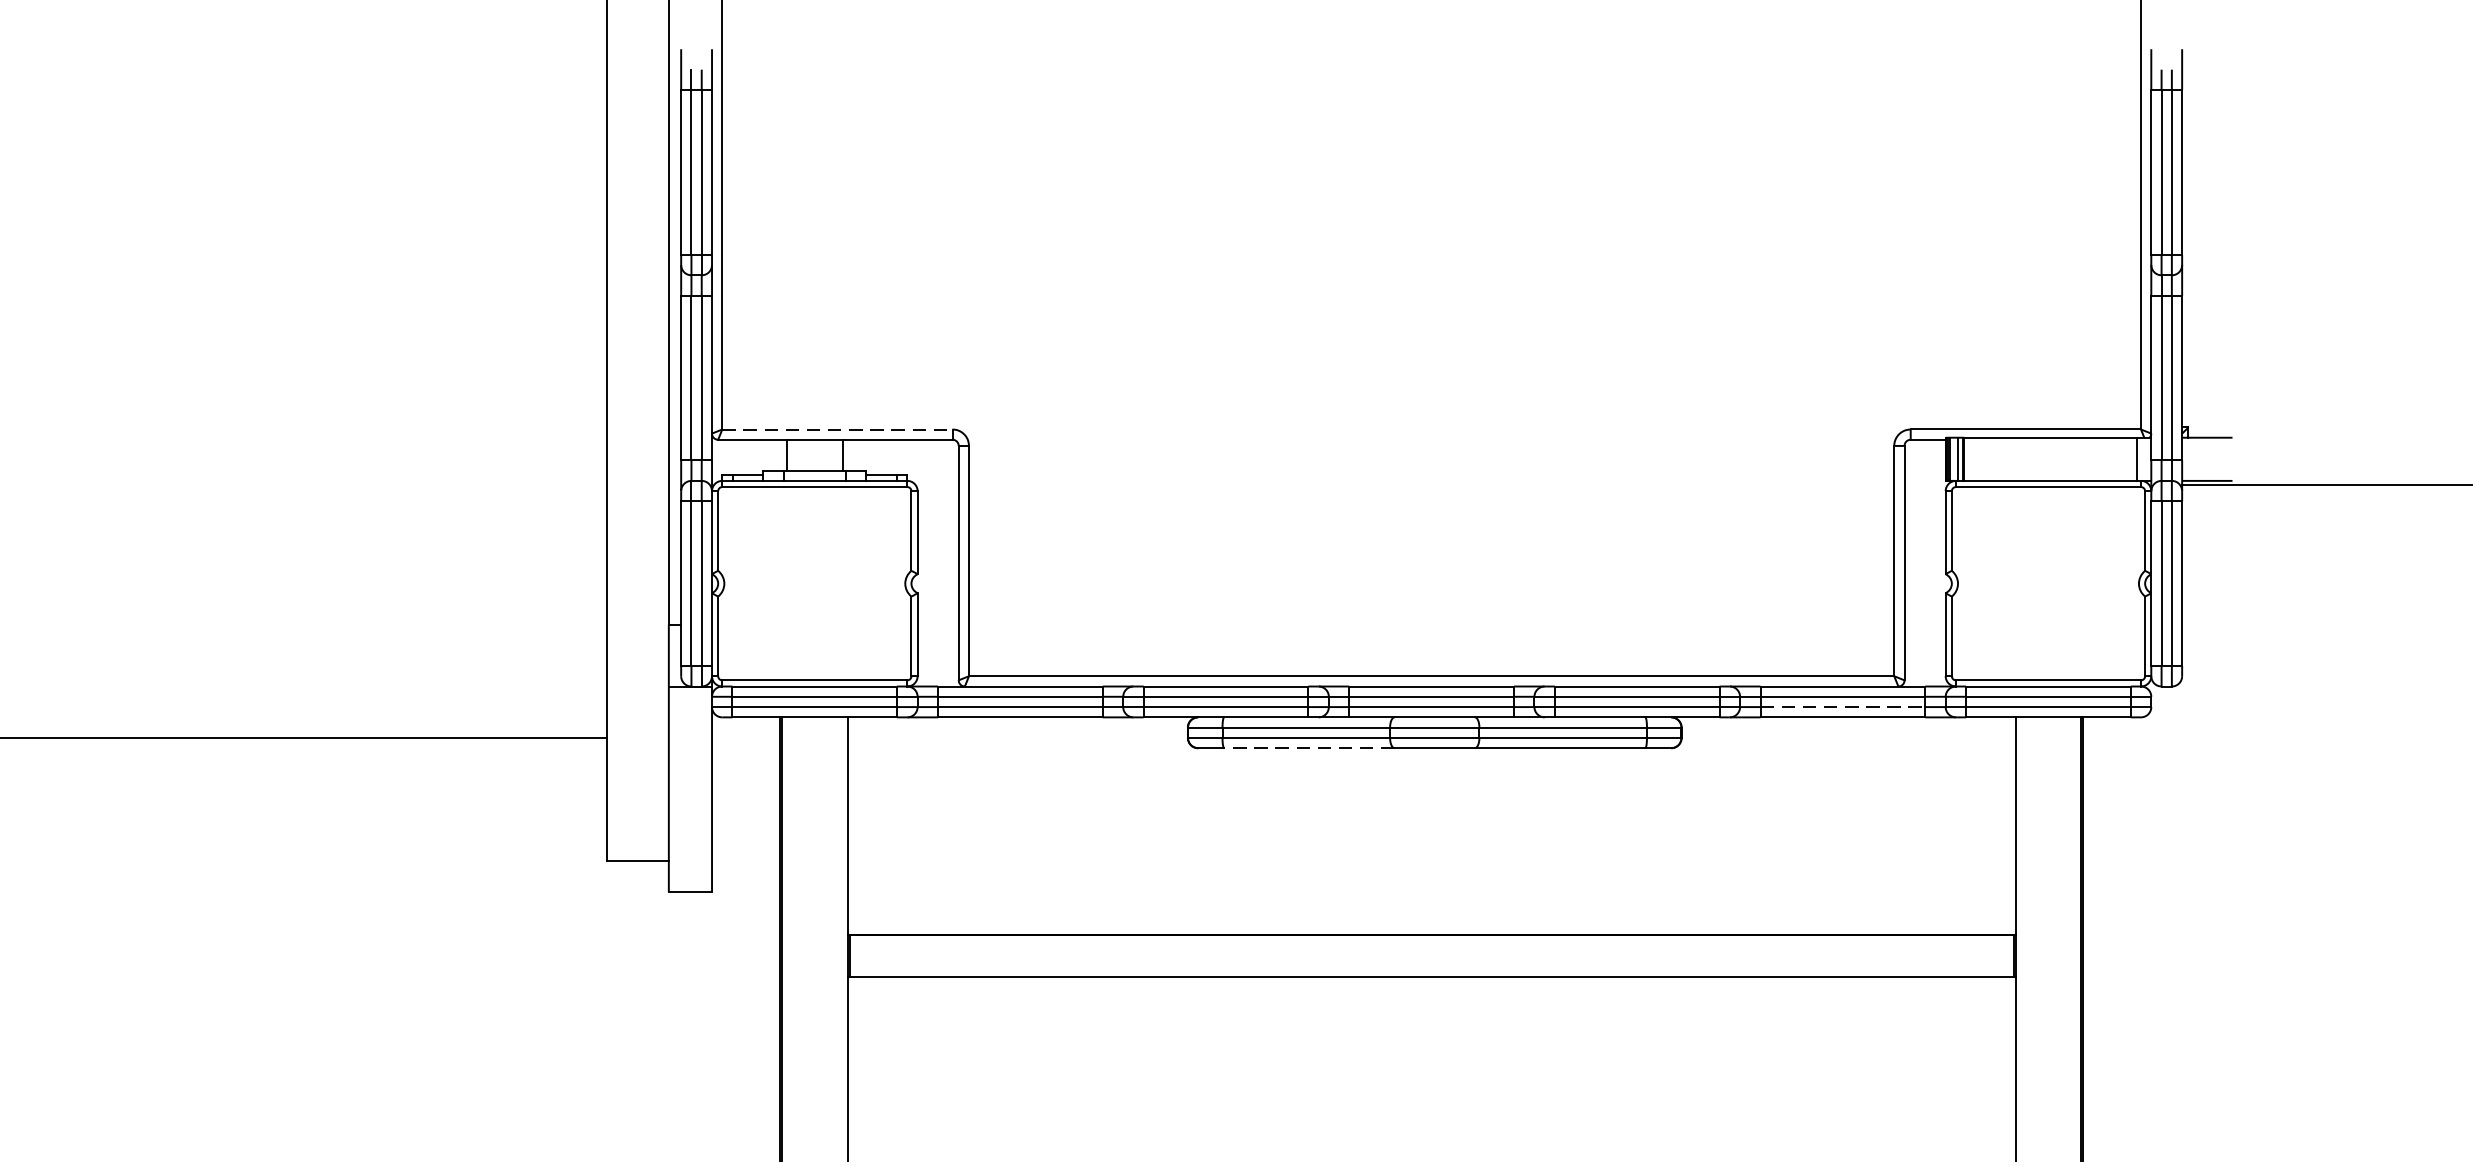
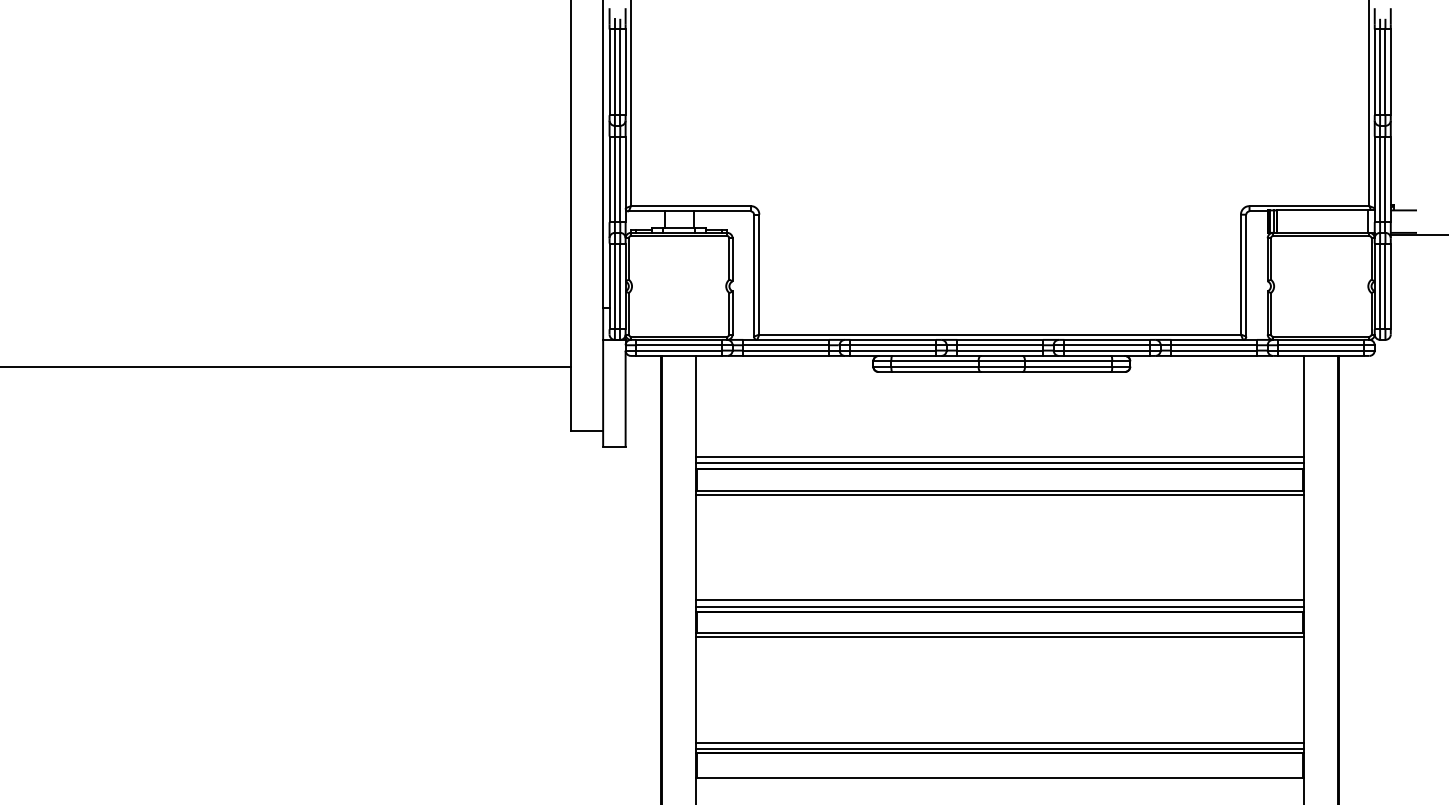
line: (836, 430) -> (690, 206), dashed -> solid
line: (1843, 706) -> (1214, 350), dashed -> solid
line: (1309, 749) -> (936, 372), dashed -> solid
line: (1432, 910) -> (1000, 456), added
line: (1432, 923) -> (1000, 463), added
line: (1432, 985) -> (1000, 495), added

